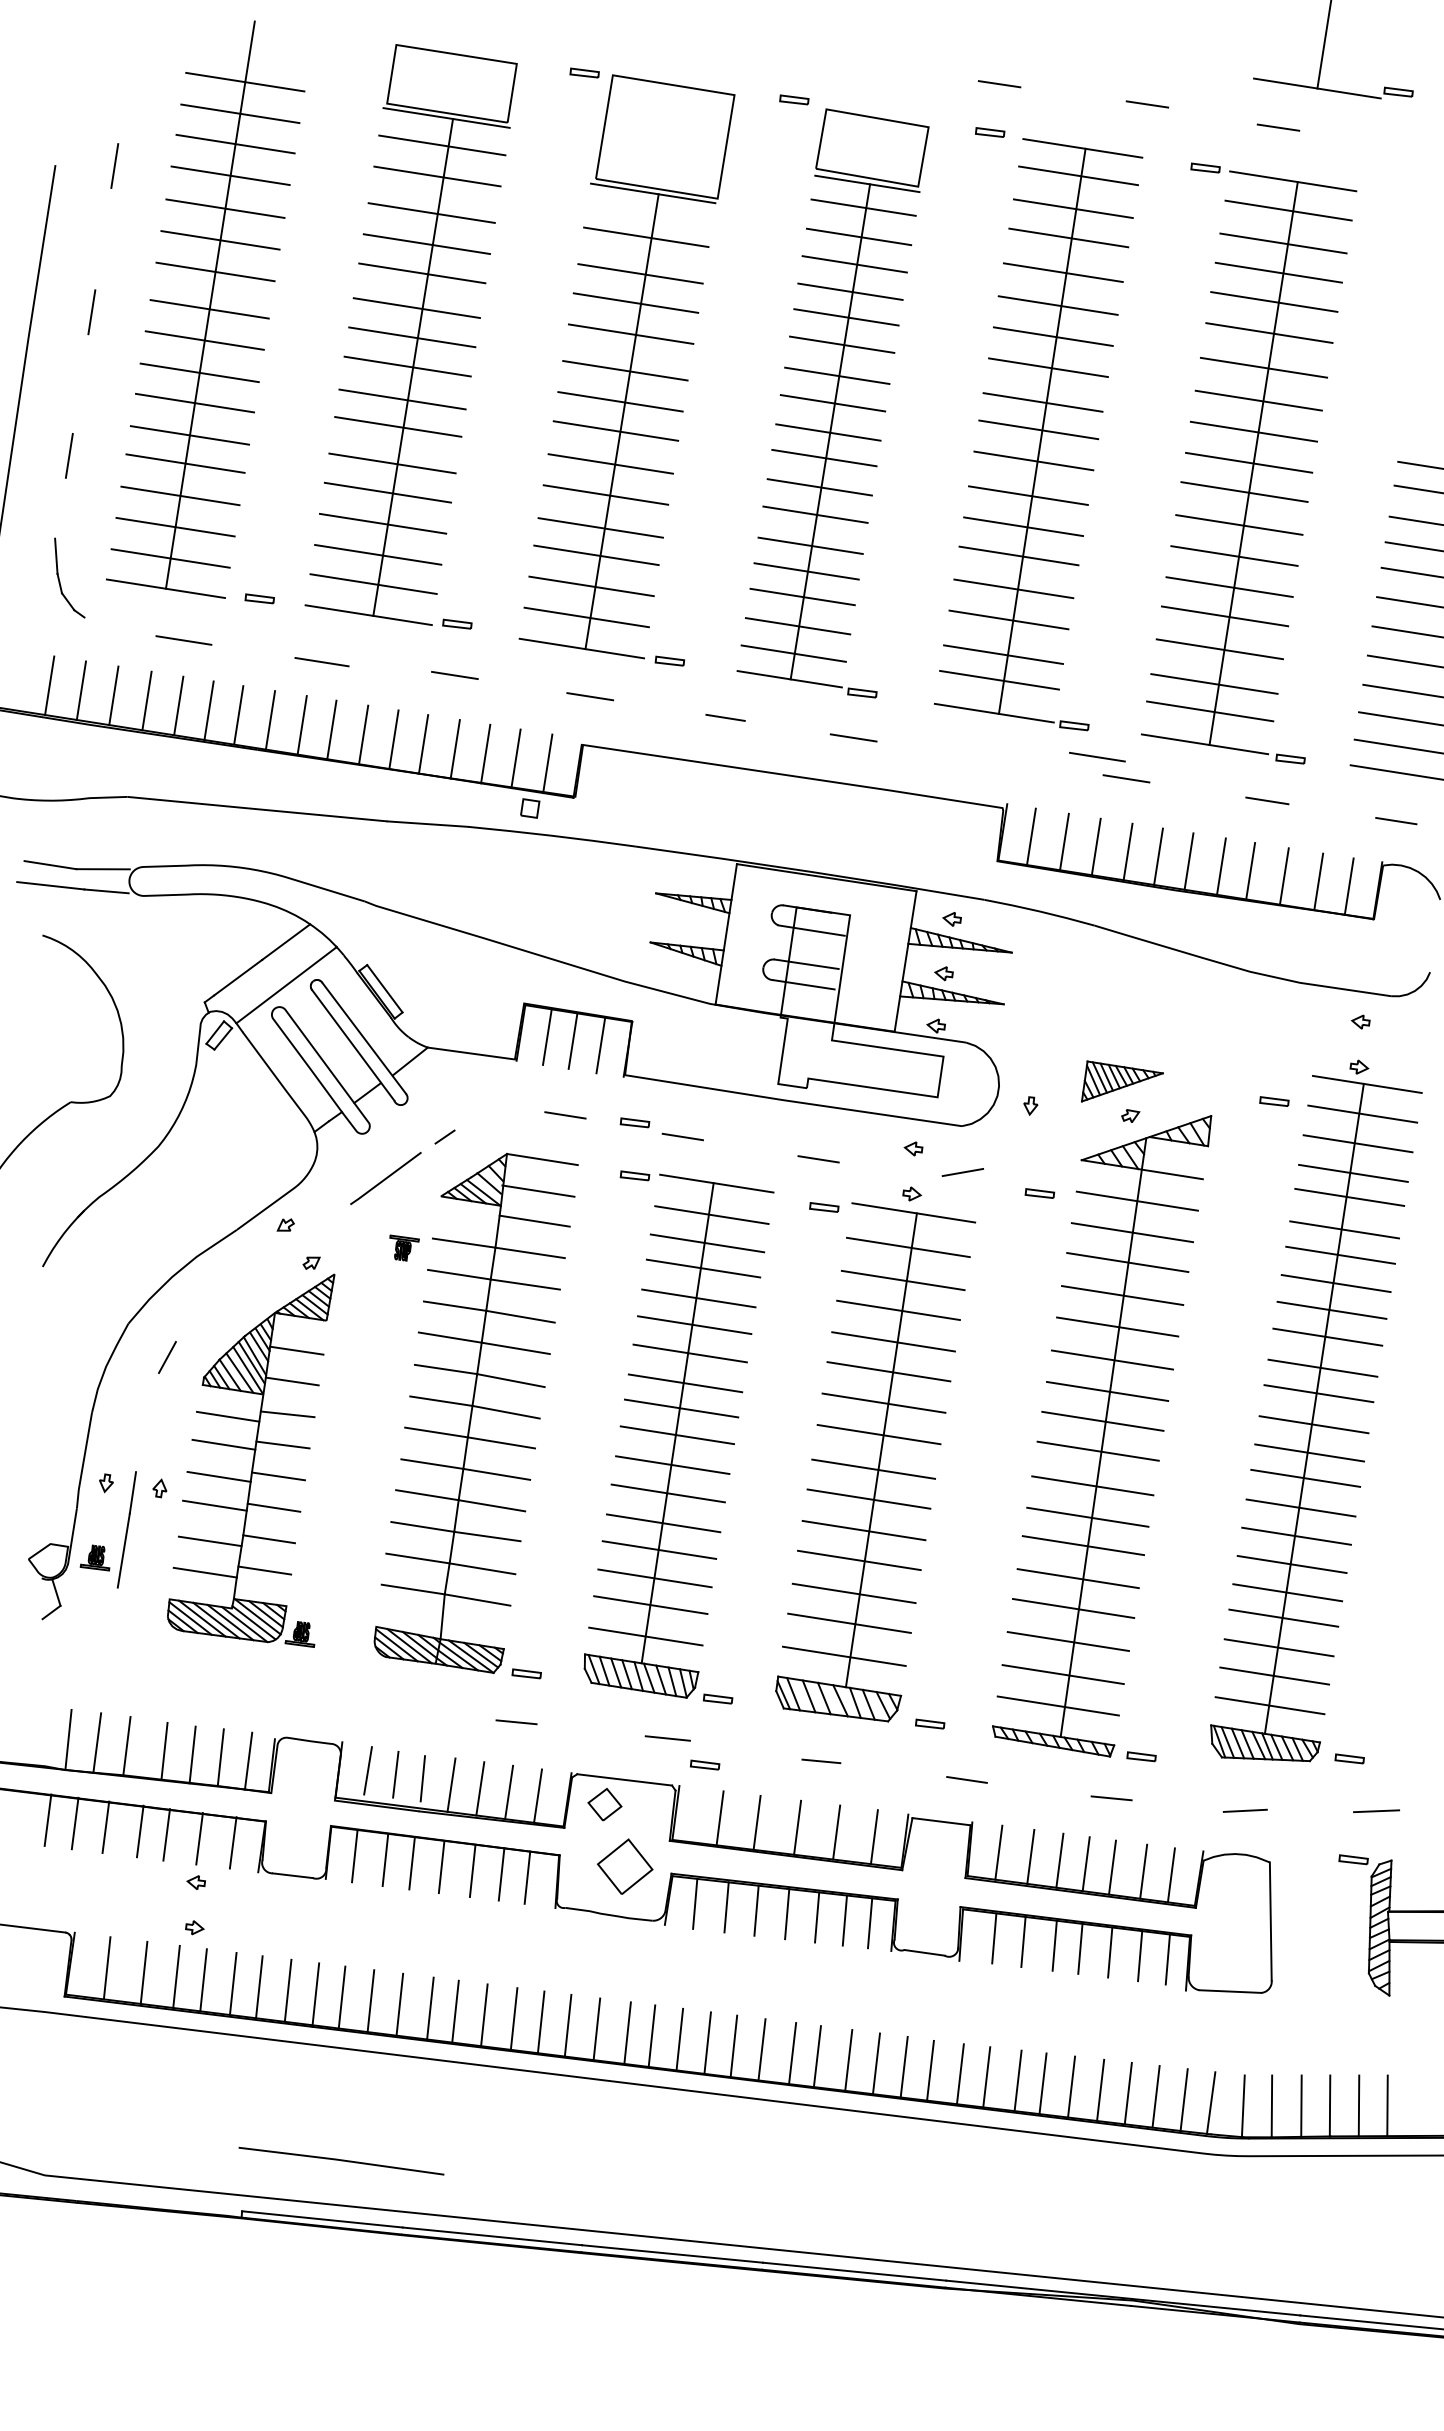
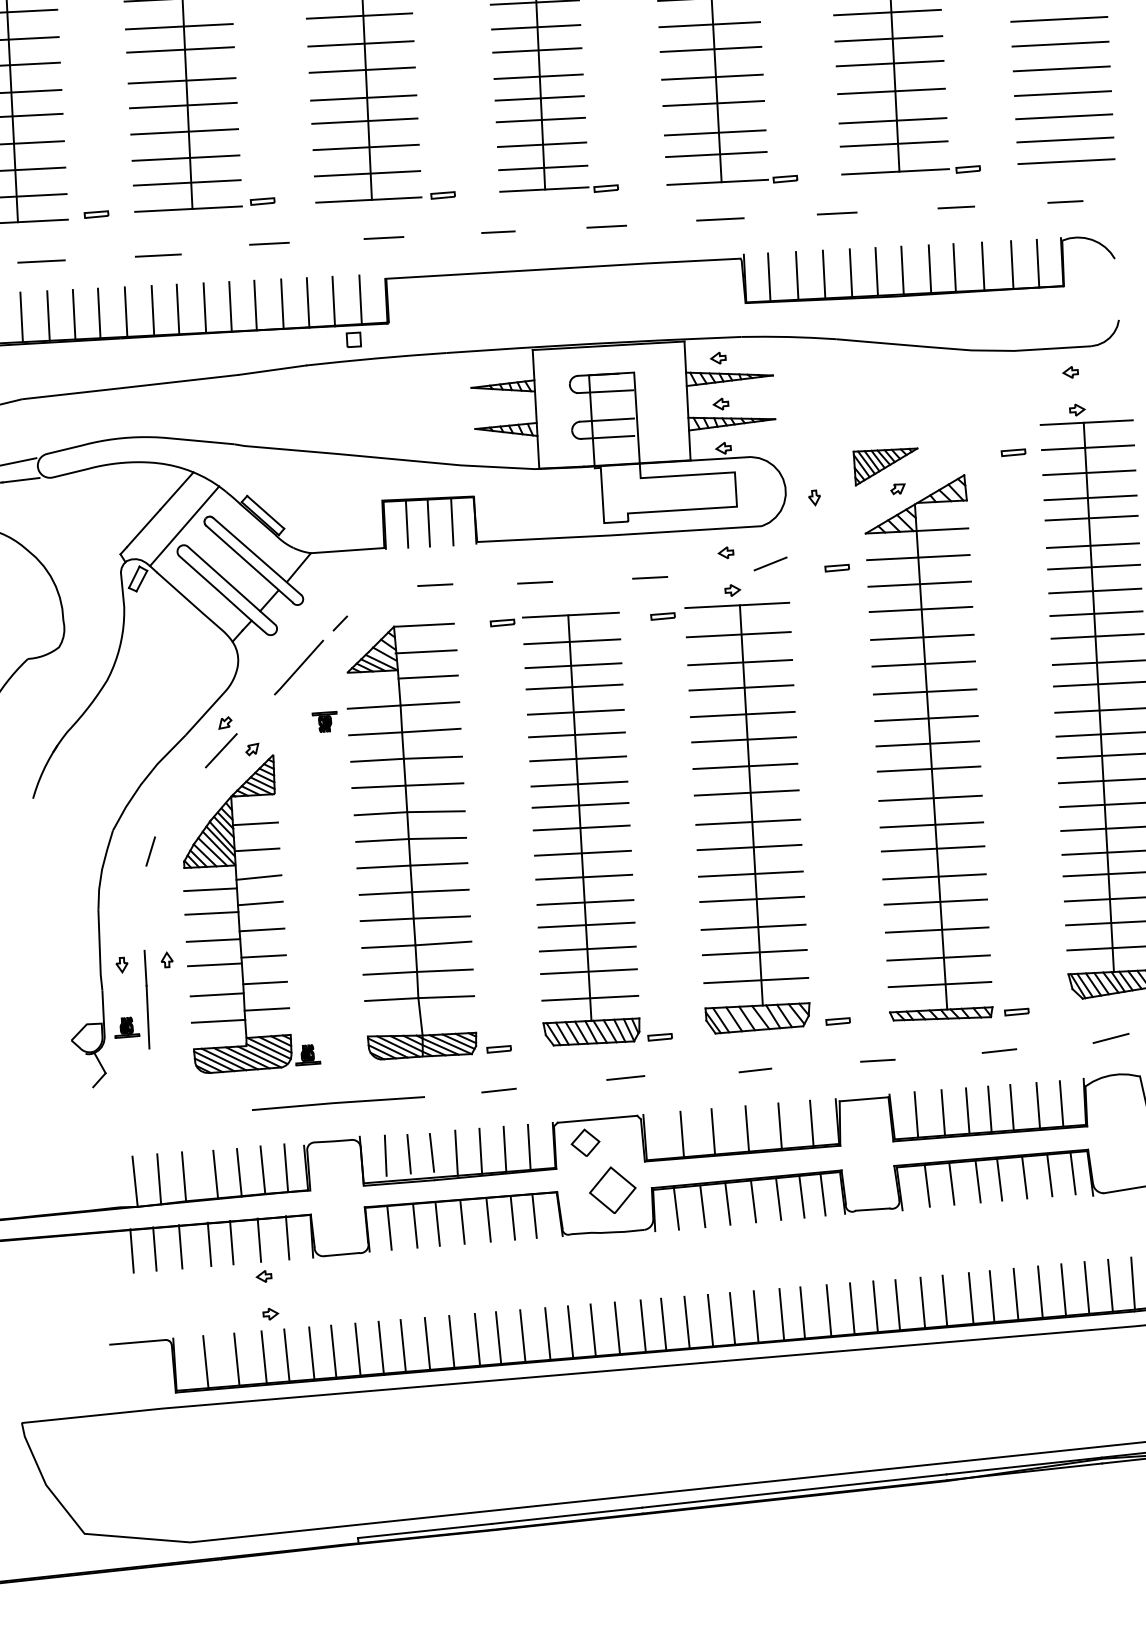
line: (1097, 756) -> (720, 218), moved
part: (634, 1122) -> (493, 579), removed
line: (274, 1256) -> (221, 750), added
part: (704, 1764) -> (660, 1093), removed
line: (341, 2160) -> (338, 1102), moved

